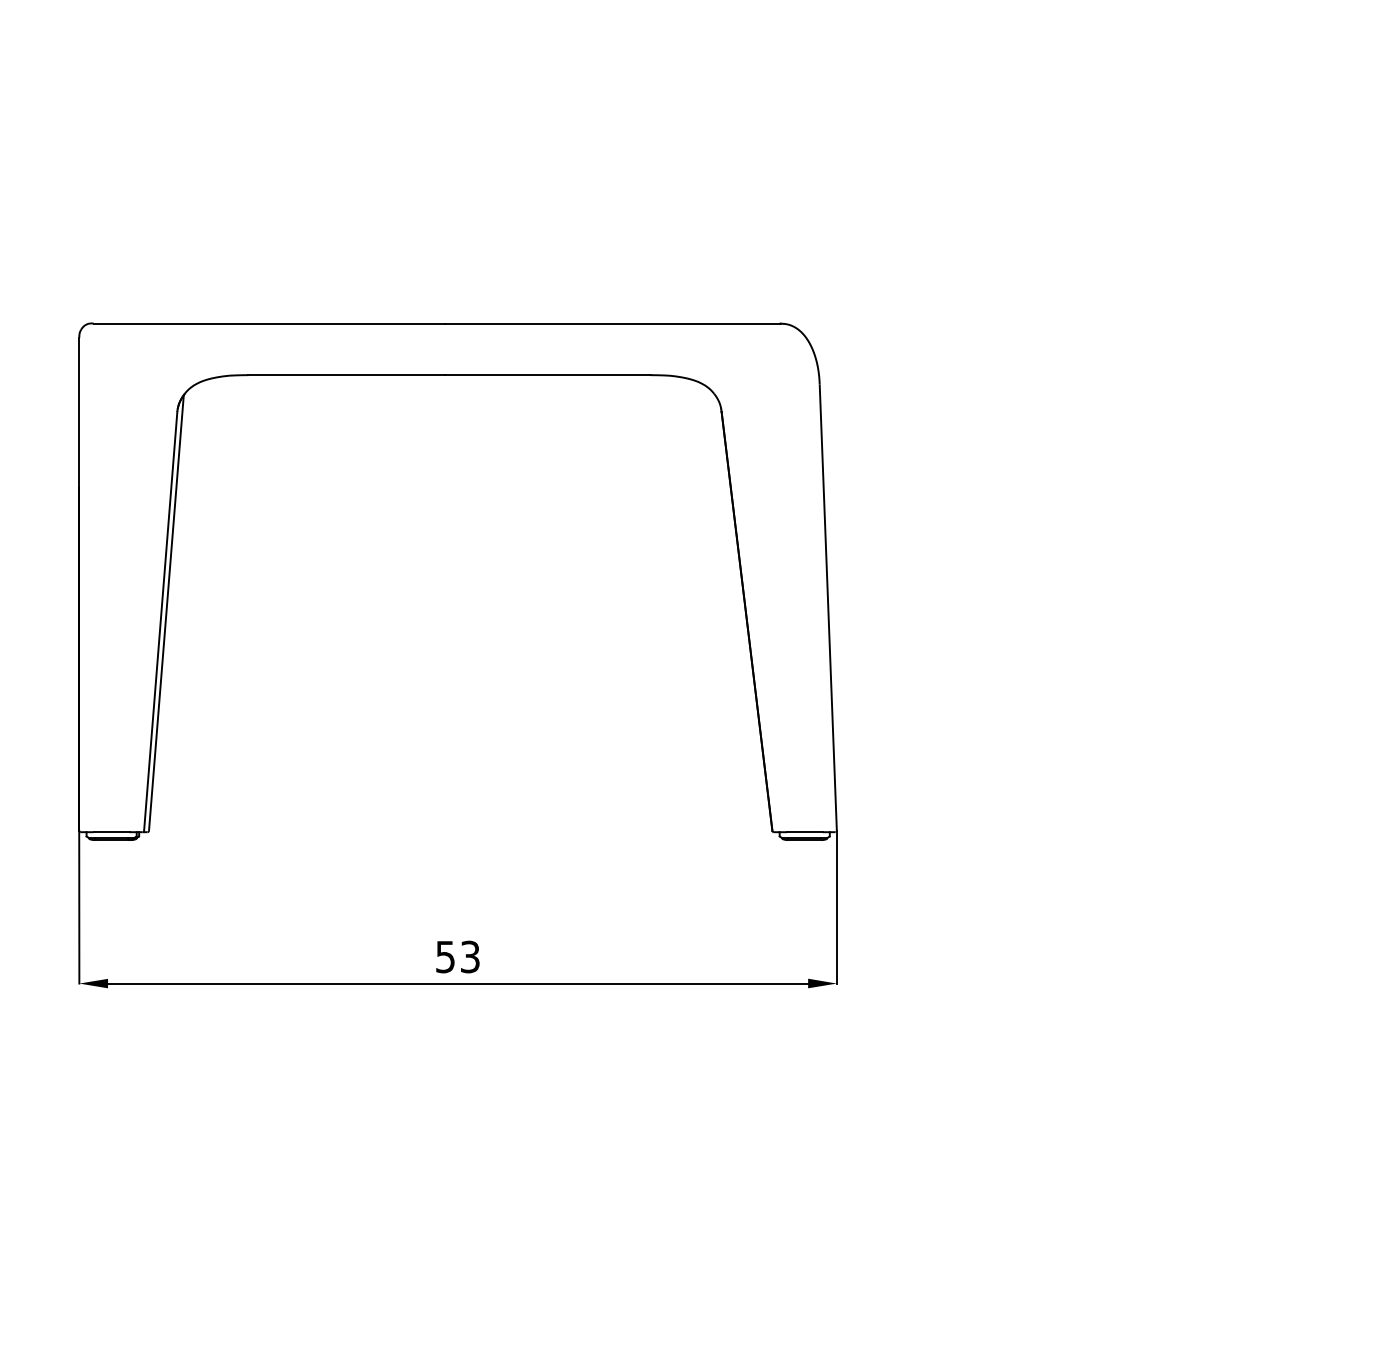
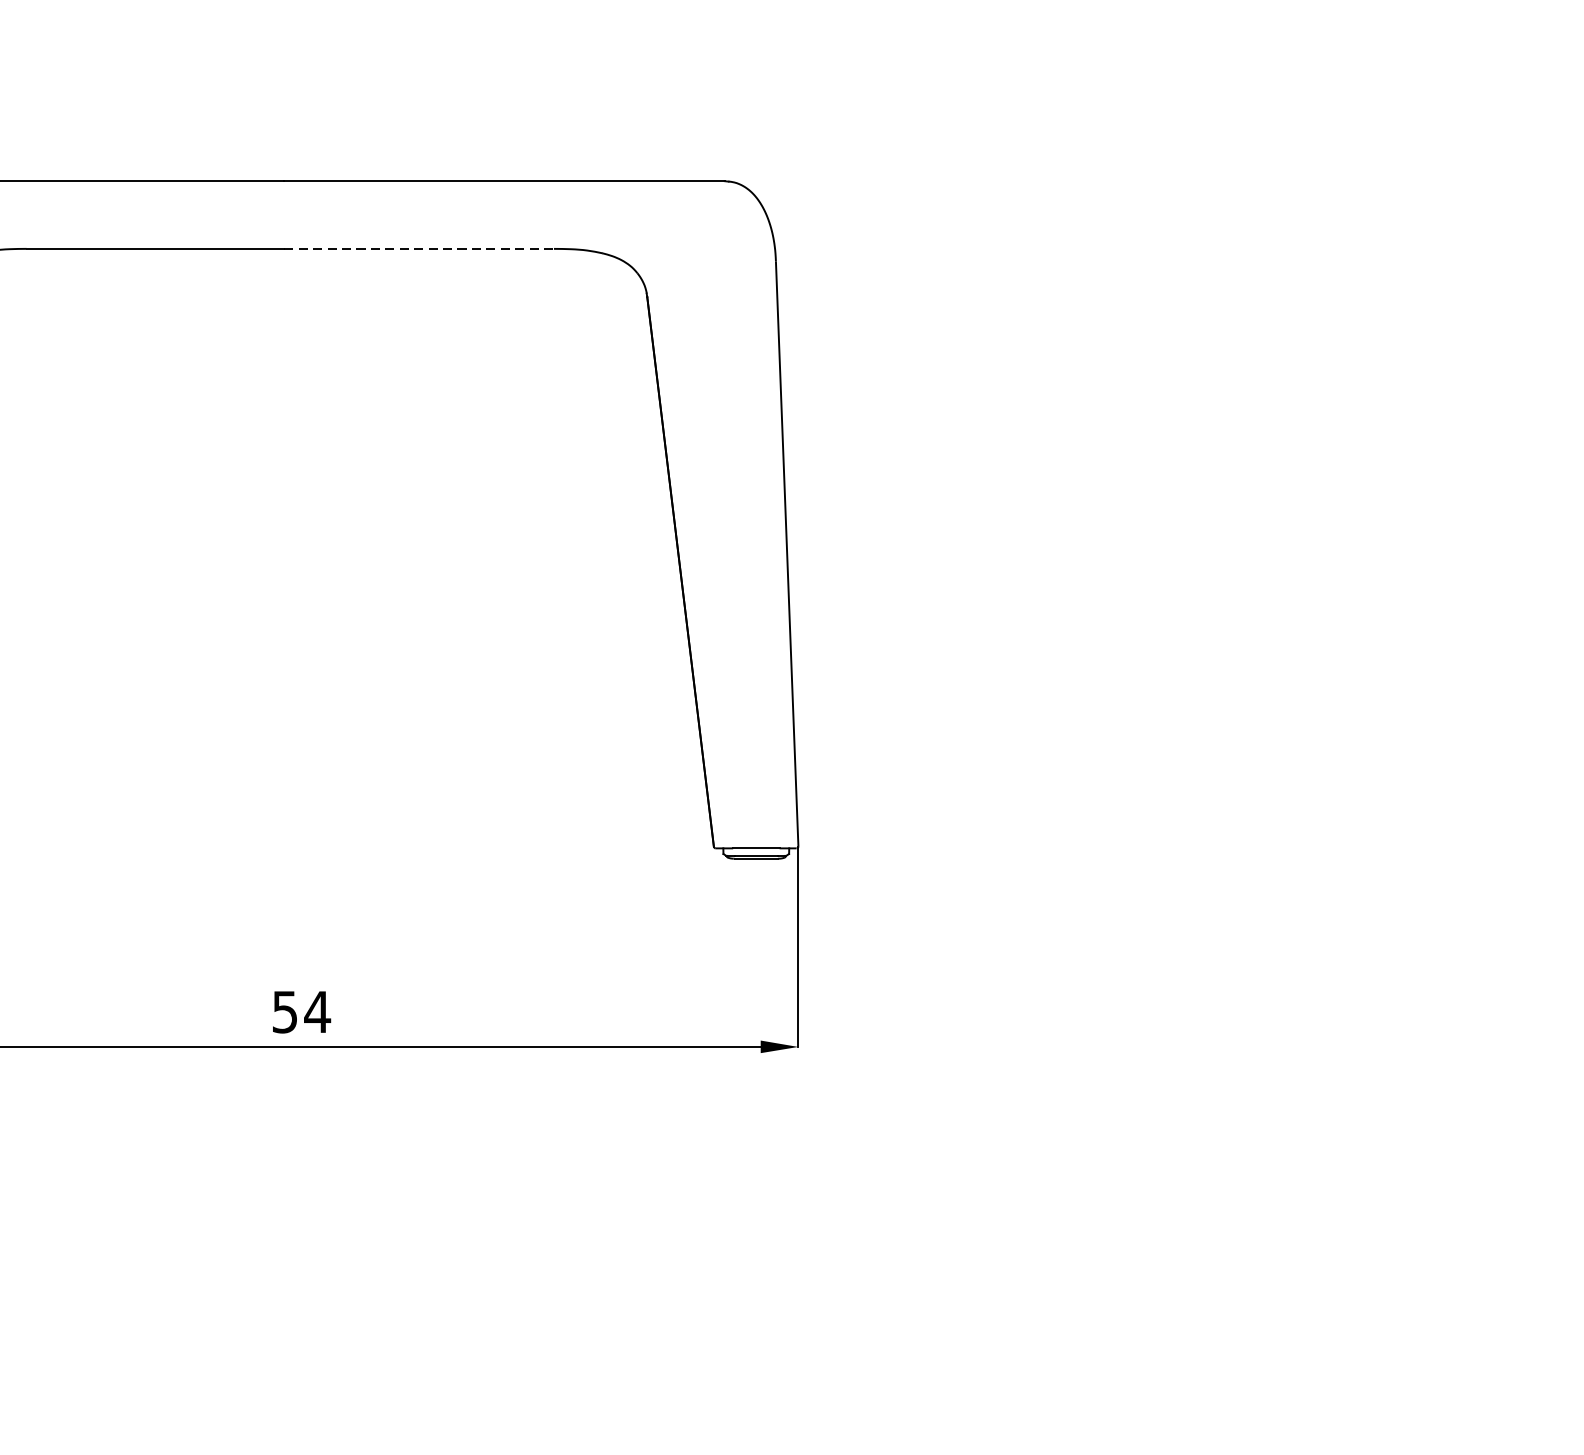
line: (547, 375) -> (418, 249), solid -> dashed
text: (470, 956) -> (317, 1011), 53 -> 54

